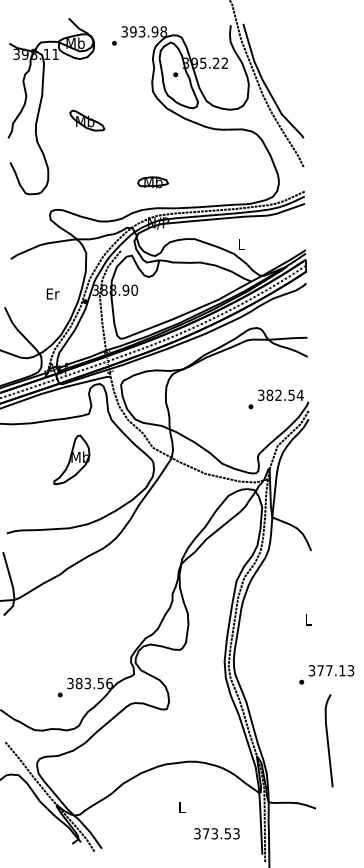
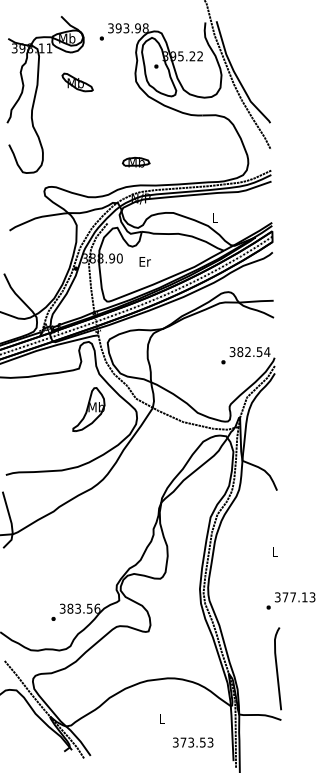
part: (87, 120) -> (77, 82), moved
text: (52, 293) -> (144, 261), moved
part: (71, 459) -> (88, 409), moved
curve: (328, 740) -> (277, 668), moved

